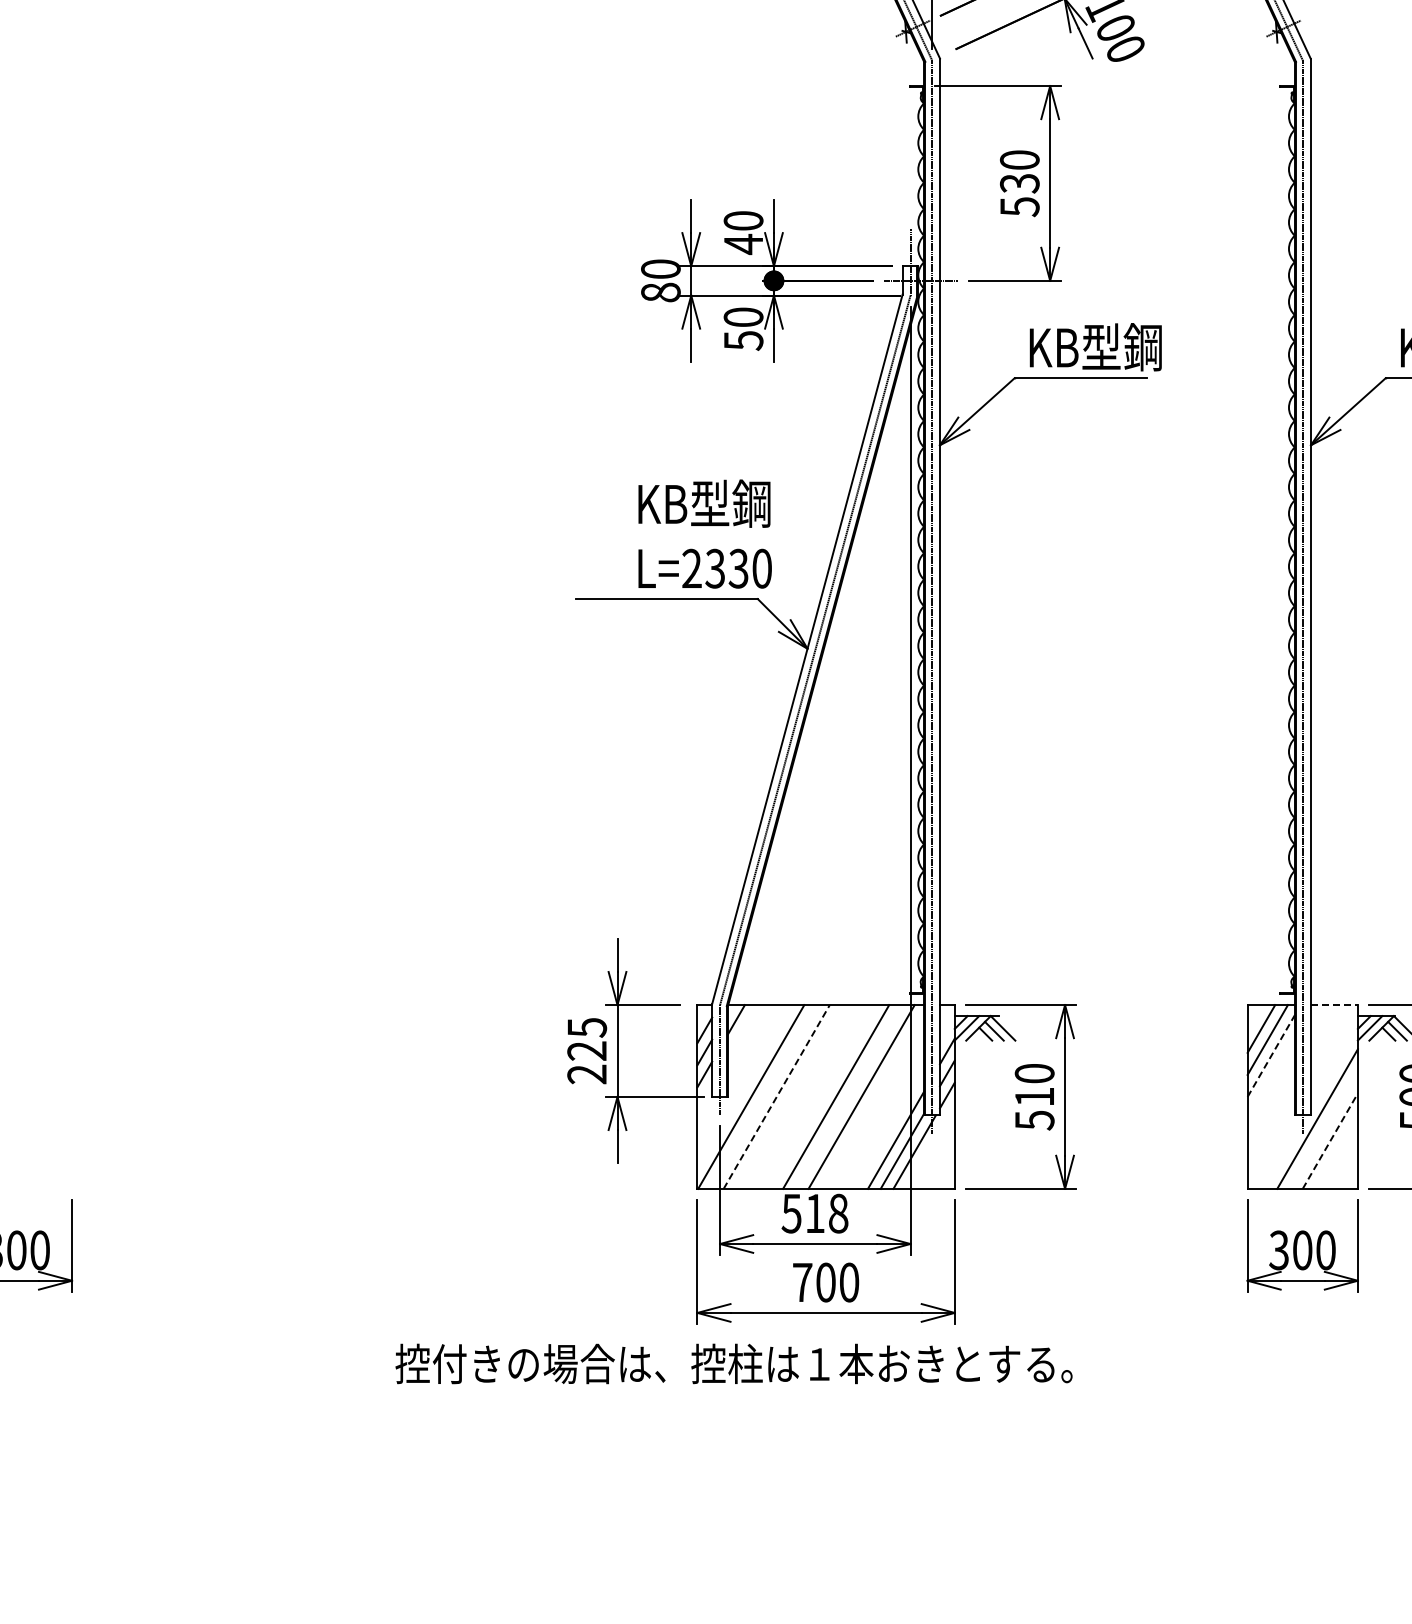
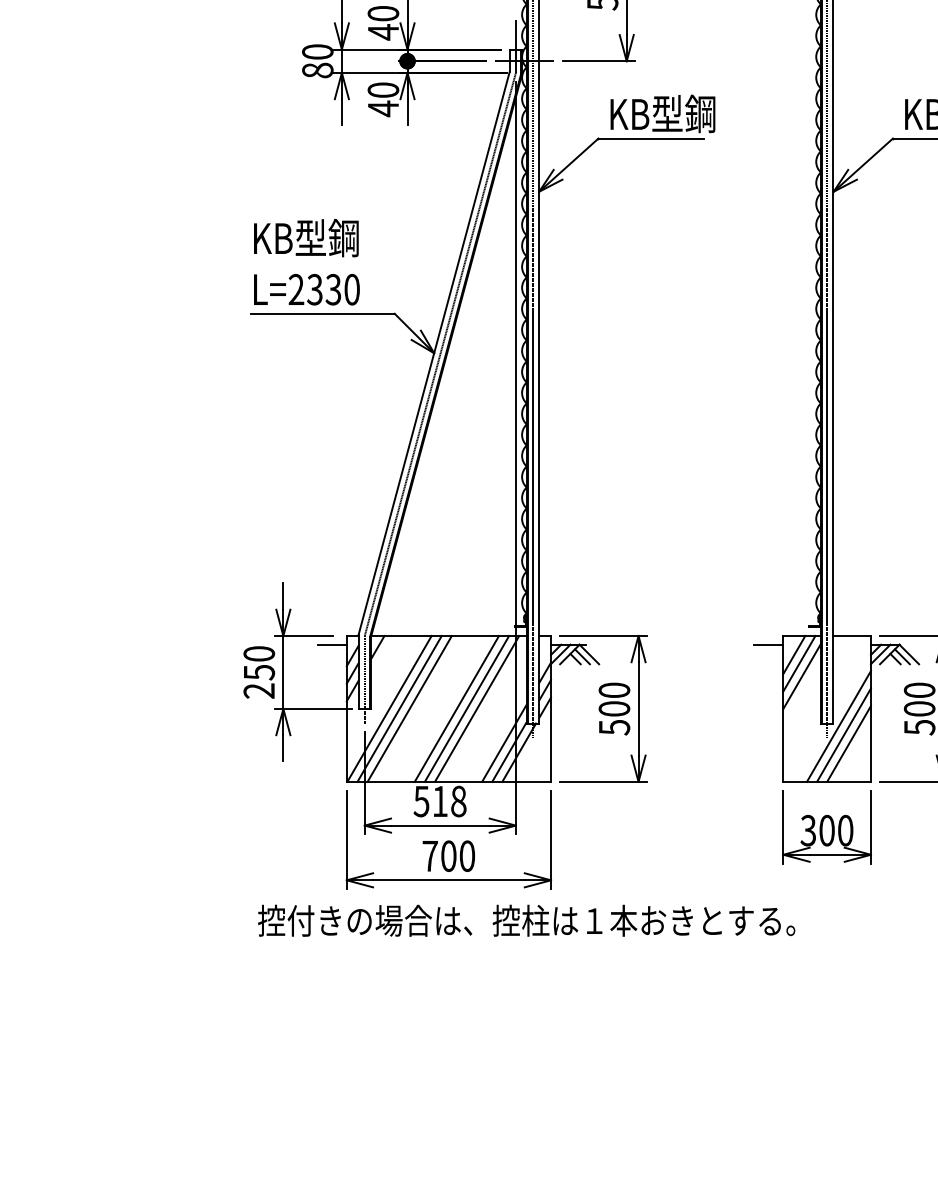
text: (743, 340) -> (383, 108), 50 -> 40
text: (704, 533) -> (306, 261), moved
line: (1334, 1005) -> (852, 636), dashed -> solid
line: (678, 1016) -> (331, 645), added
line: (1228, 1016) -> (768, 645), added
text: (587, 1039) -> (259, 663), 225 -> 250
line: (1271, 1055) -> (802, 676), dashed -> solid
line: (763, 1096) -> (399, 708), added
line: (777, 1096) -> (410, 708), dashed -> solid
line: (848, 1096) -> (466, 708), added
text: (1034, 1096) -> (614, 708), 510 -> 500
line: (1323, 1129) -> (843, 734), added
line: (1330, 1140) -> (849, 743), dashed -> solid
text: (733, 1363) -> (526, 920), moved

